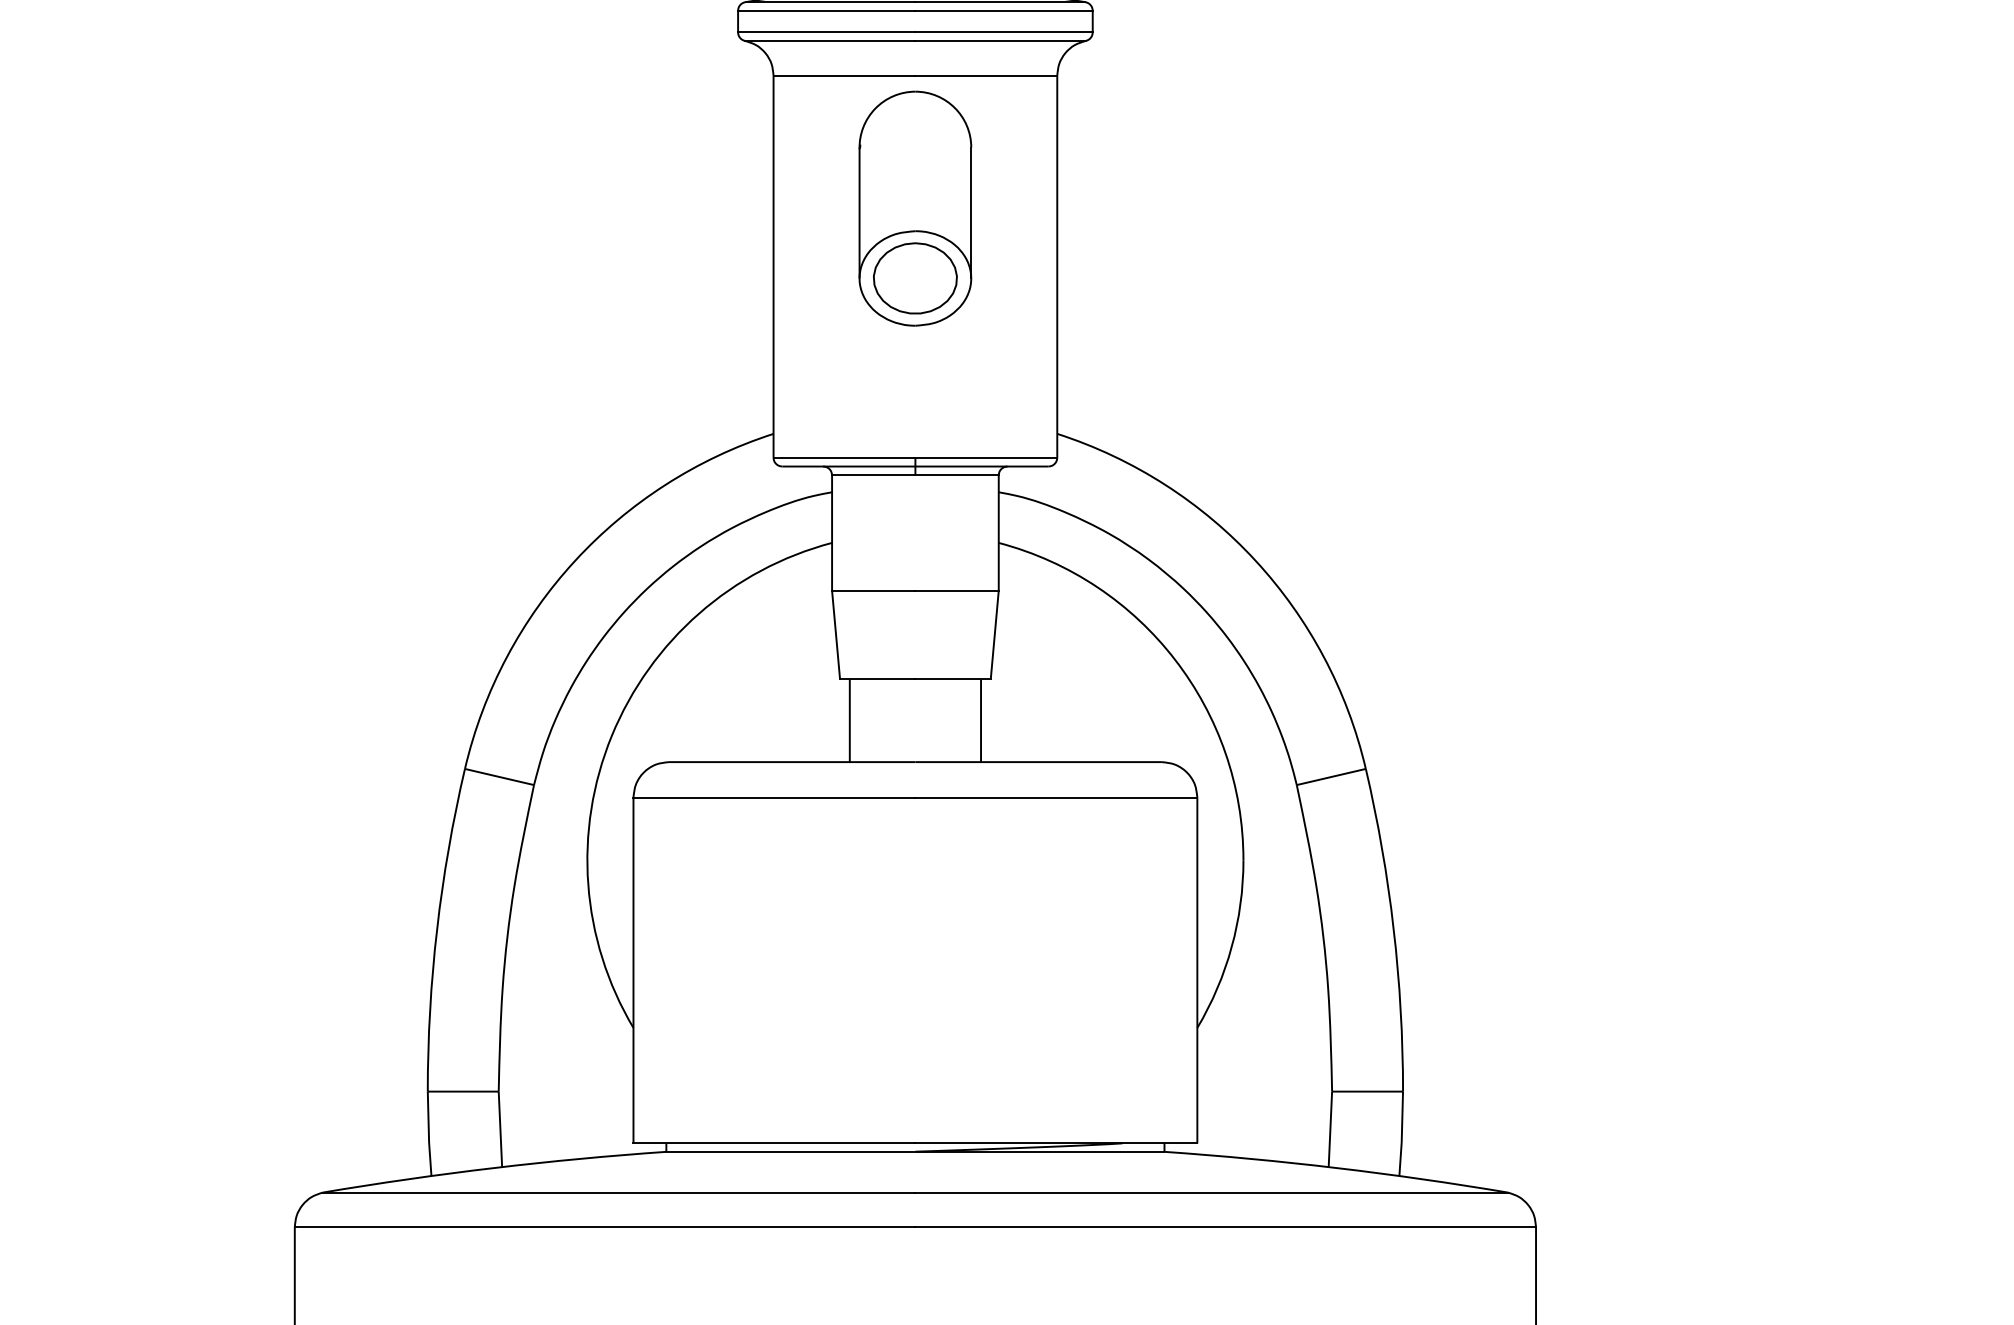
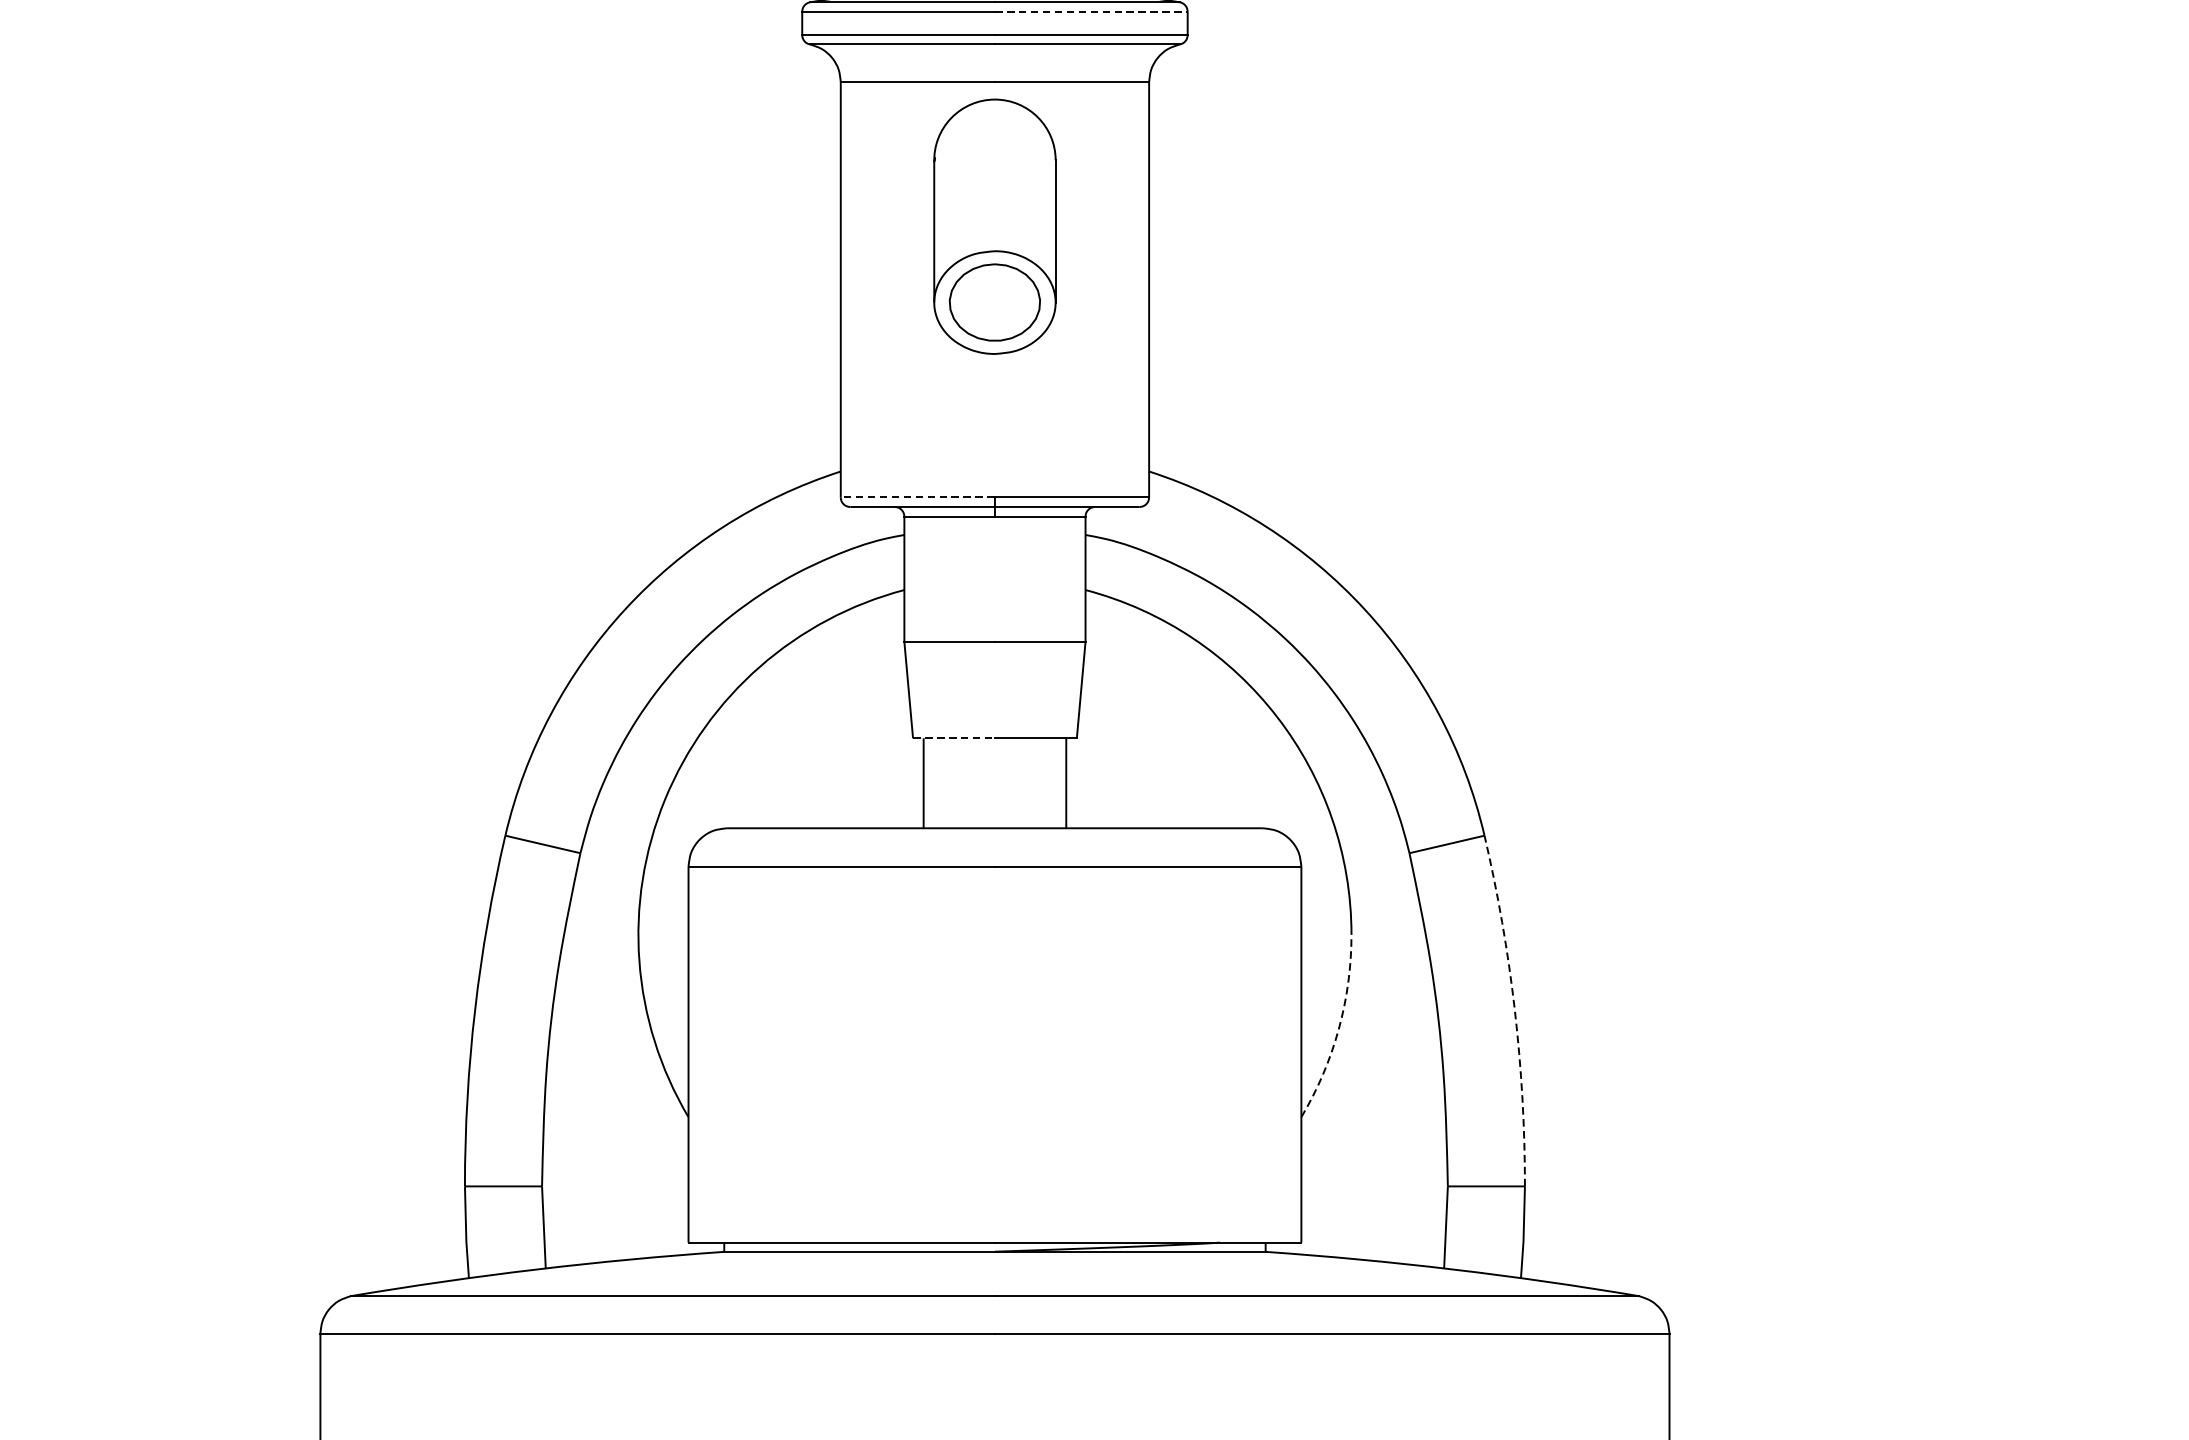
line: (1004, 10) -> (1091, 11), solid -> dashed
line: (844, 457) -> (917, 497), solid -> dashed
line: (877, 679) -> (953, 738), solid -> dashed
arc: (1393, 929) -> (1514, 1010), solid -> dashed
arc: (1231, 947) -> (1338, 1029), solid -> dashed

